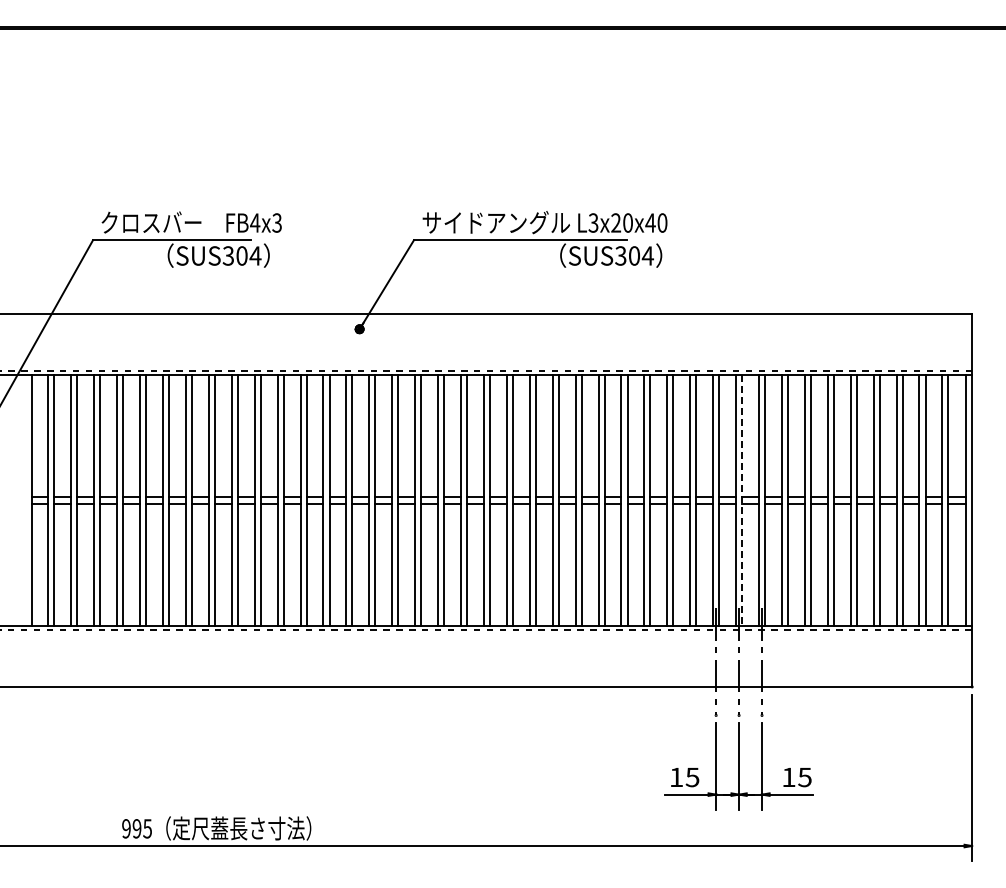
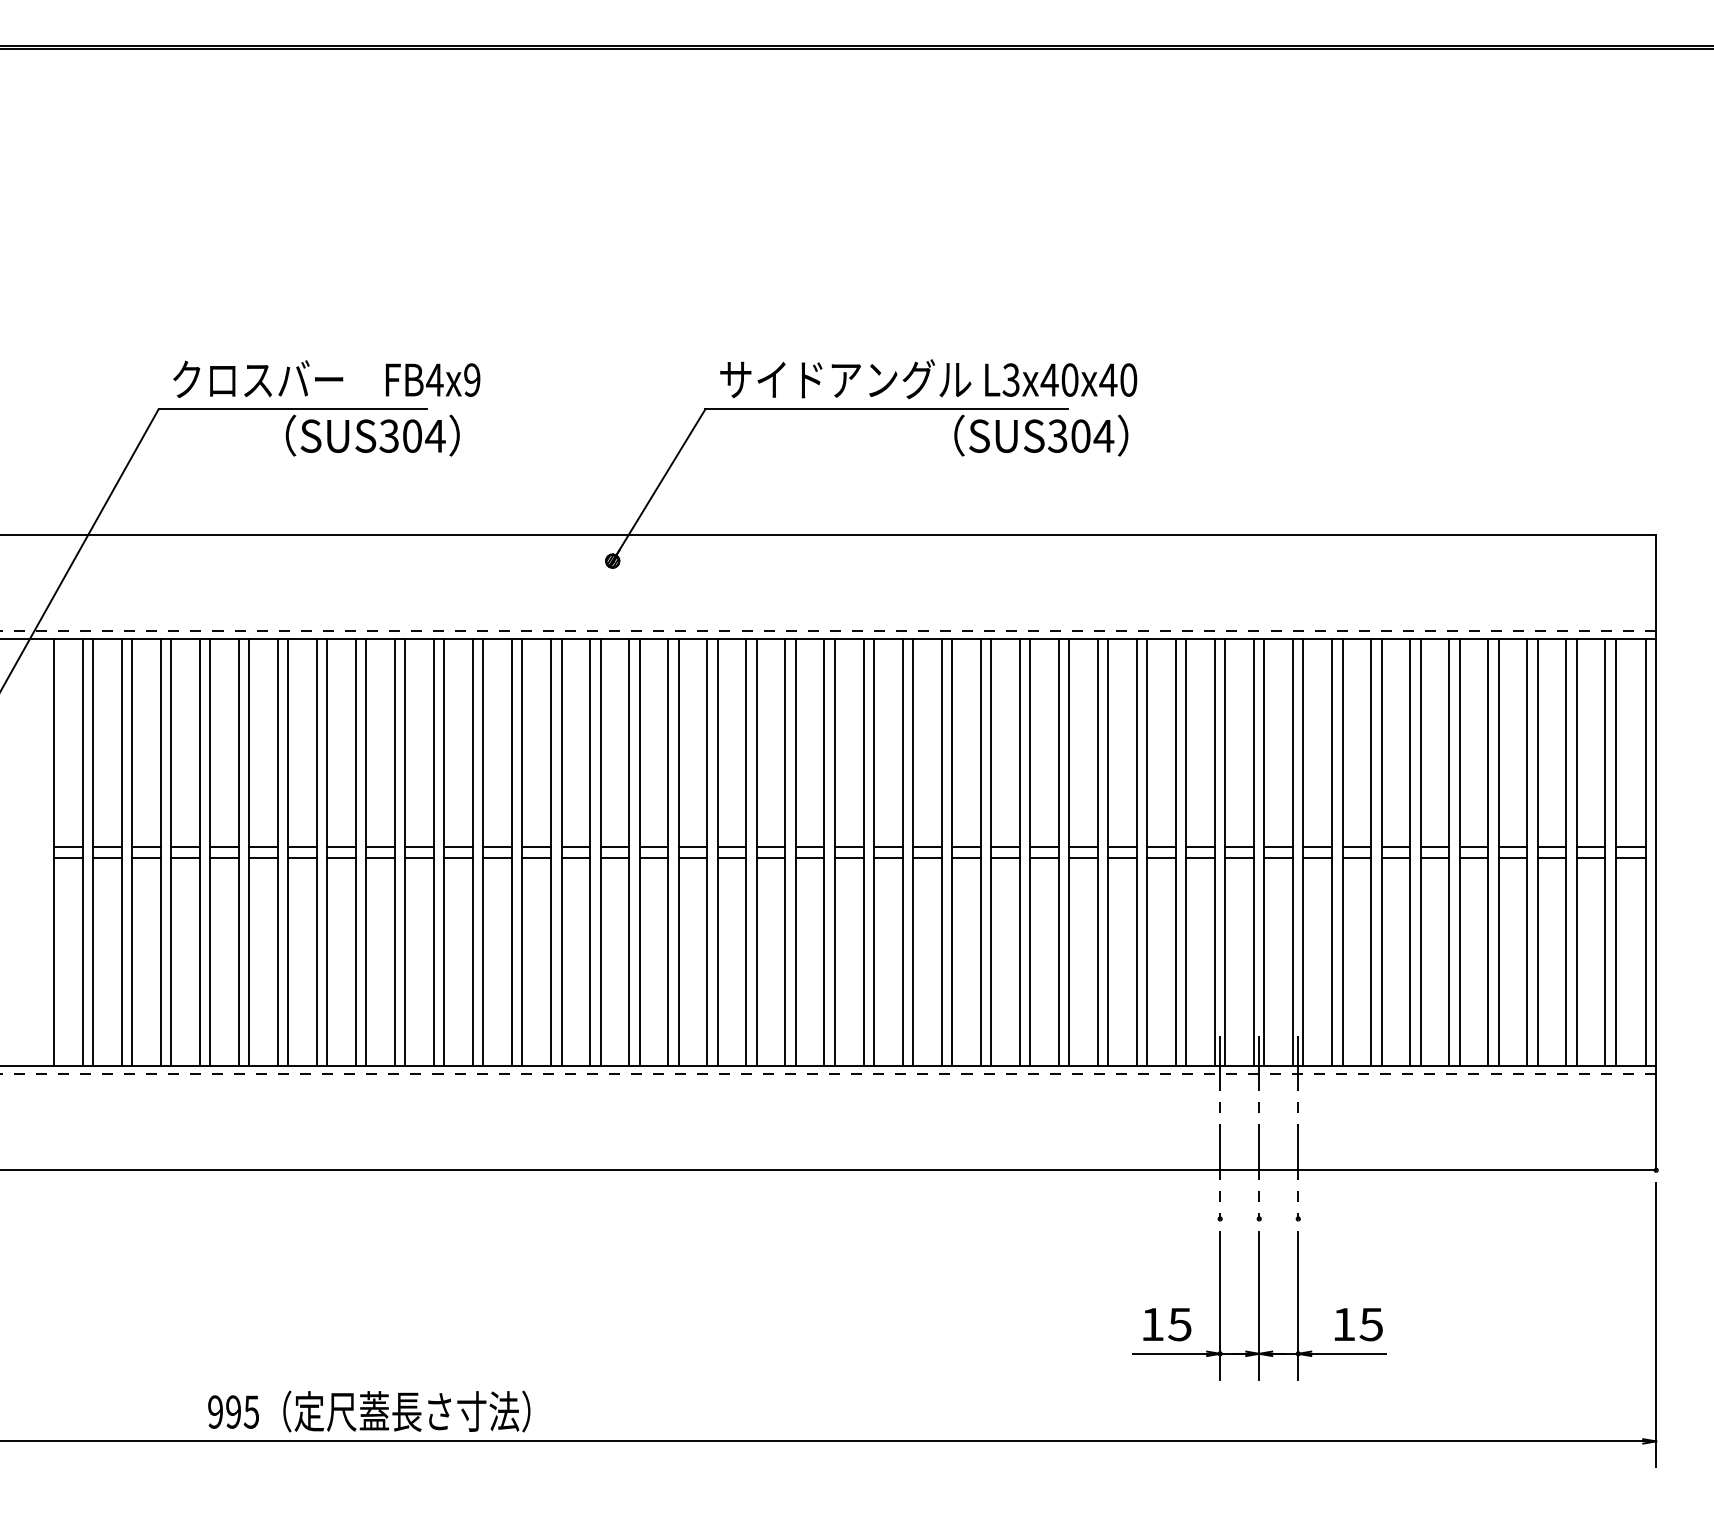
text: (276, 222) -> (471, 379), FB4x3 -> FB4x9
text: (615, 222) -> (1048, 379), L3x20x40 -> L3x40x40
line: (742, 500) -> (1265, 852), dashed -> solid

